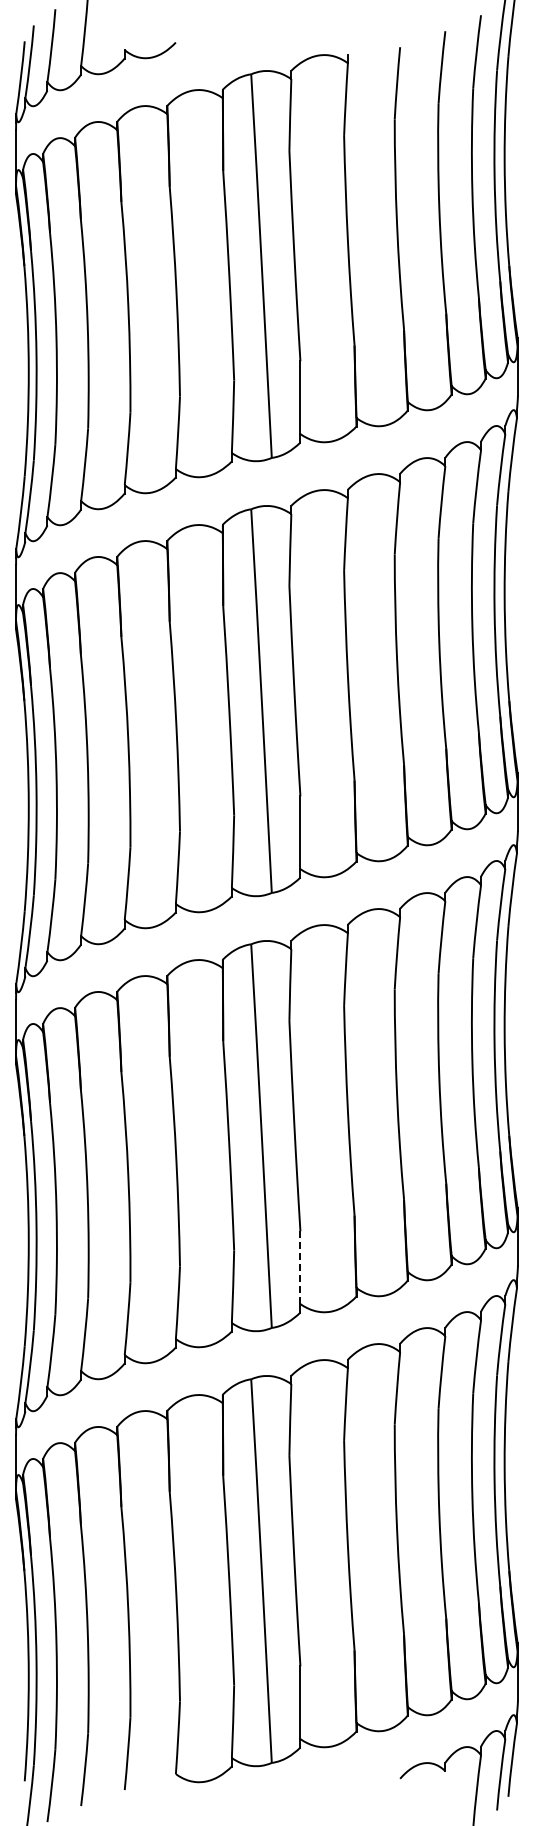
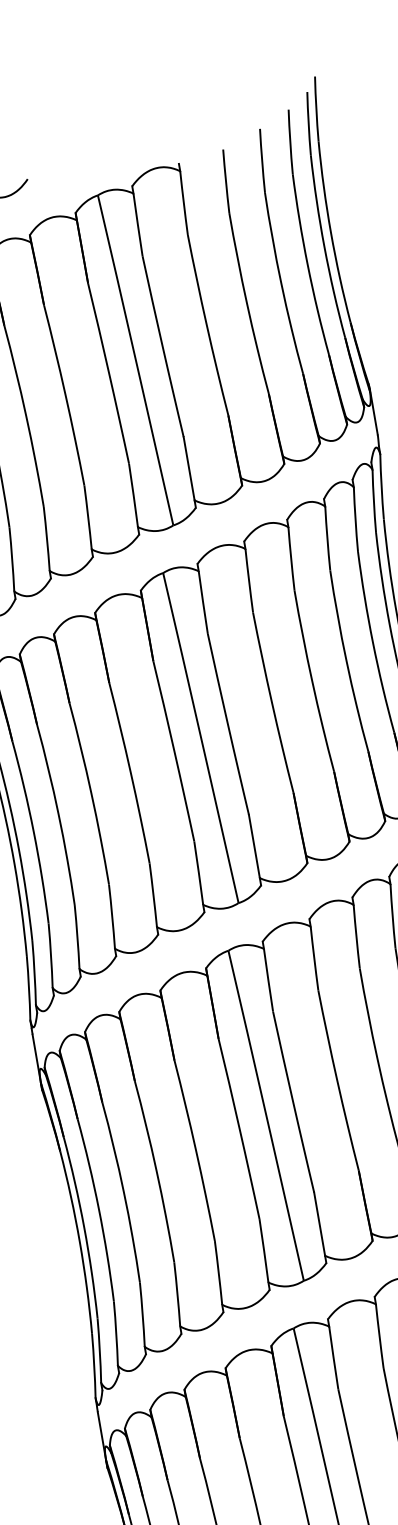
line: (300, 1267) -> (319, 1223), dashed -> solid

